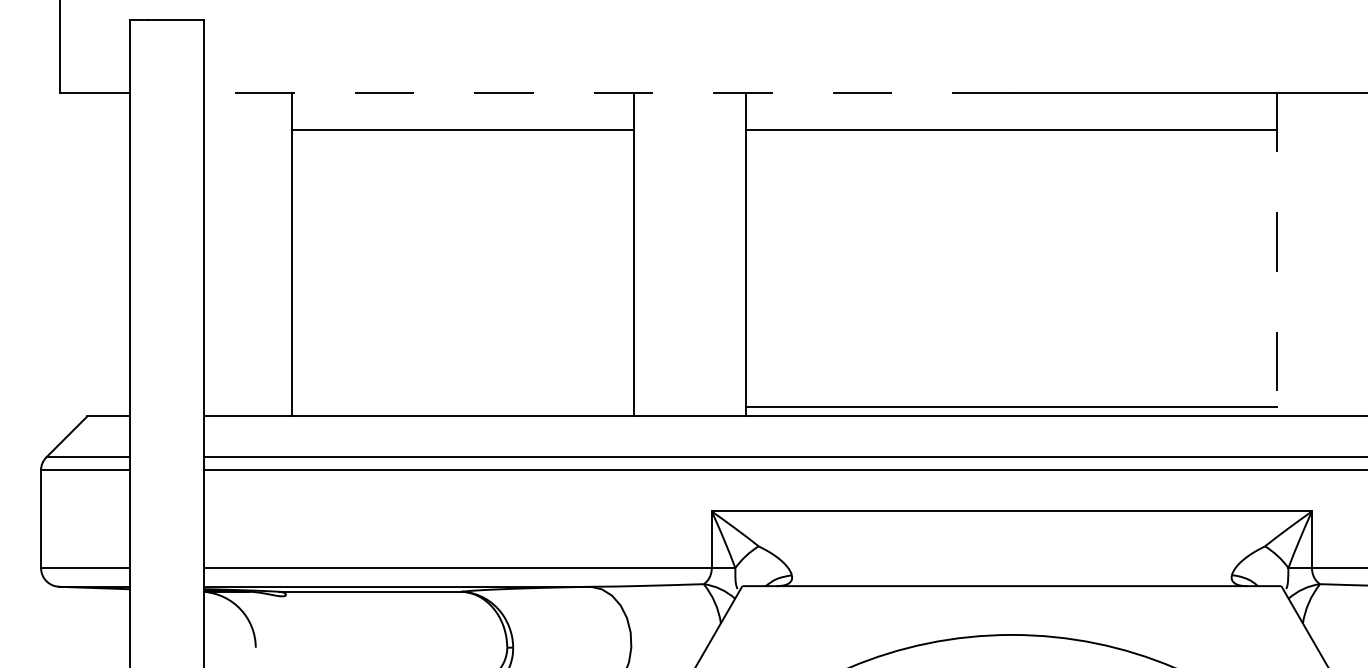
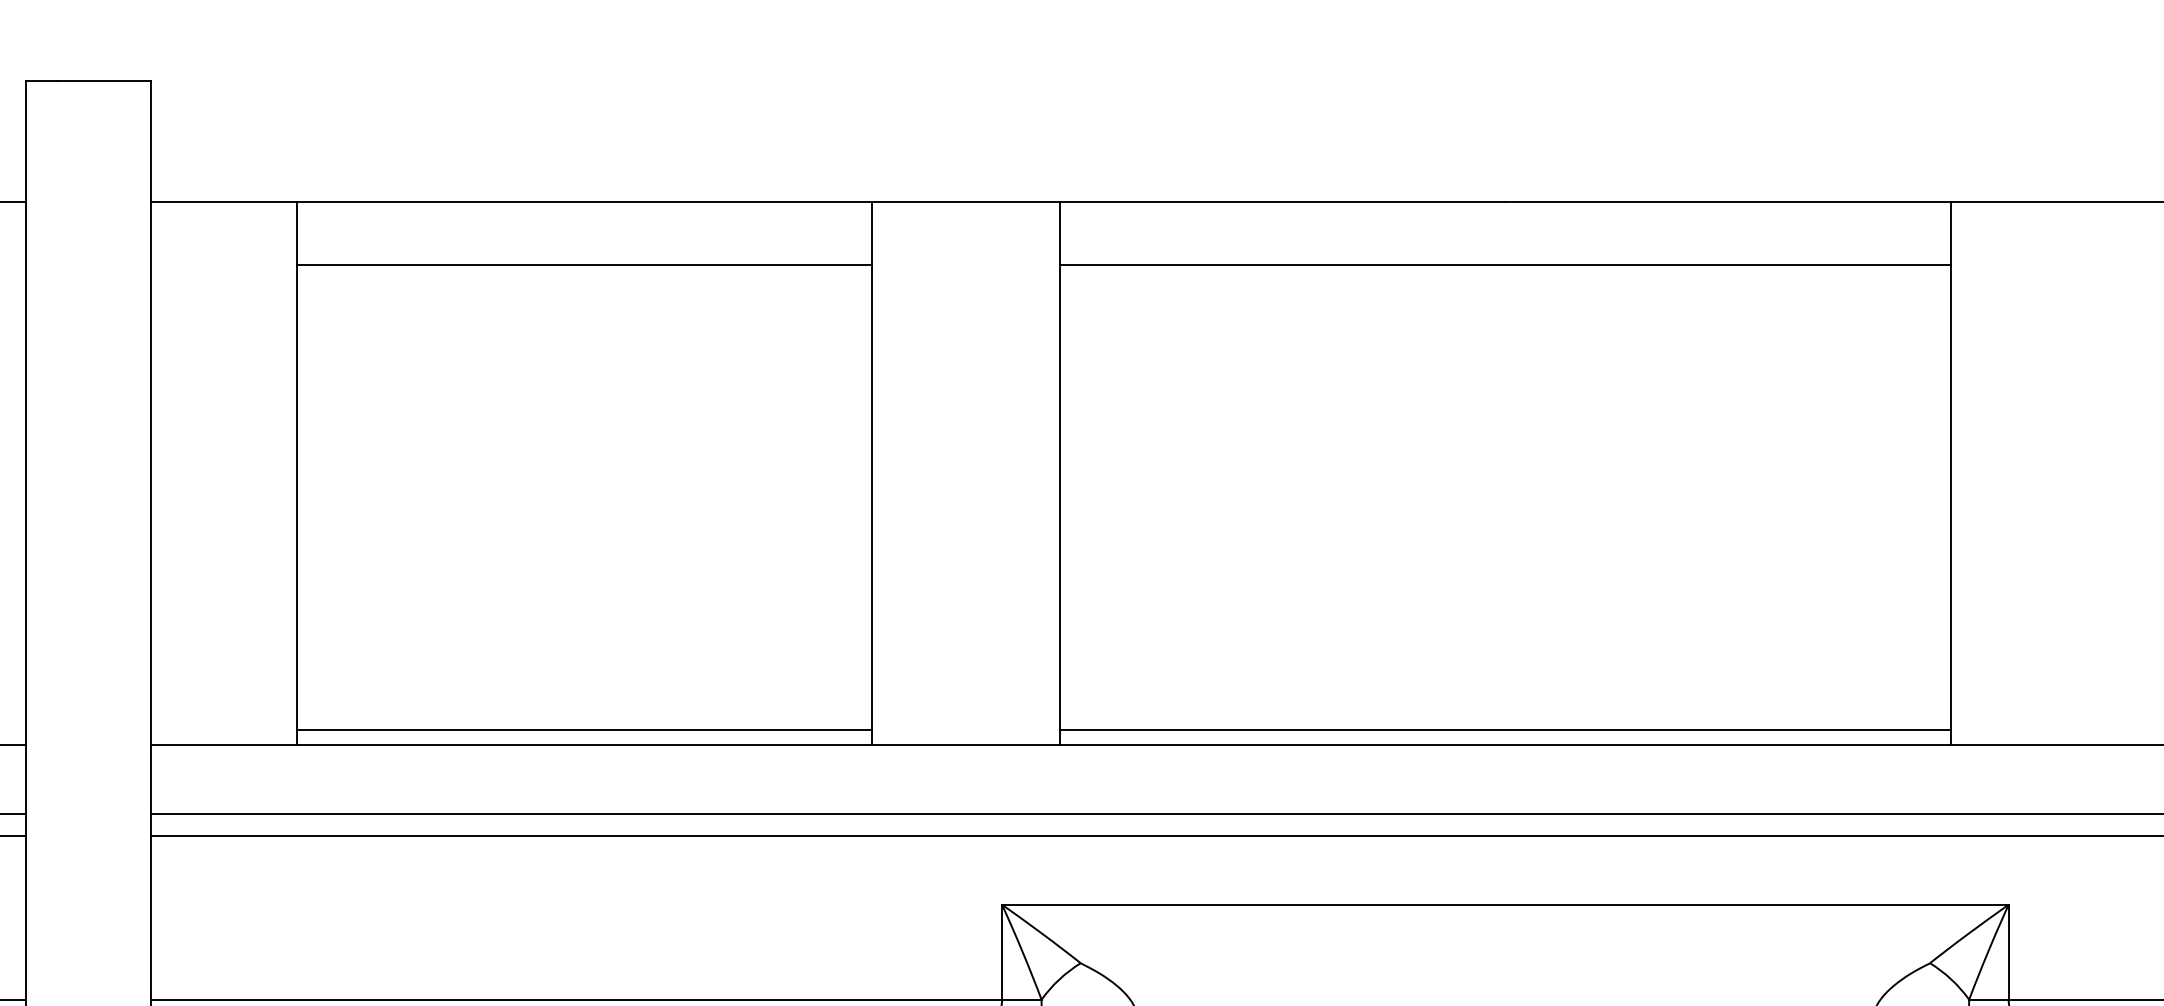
line: (608, 92) -> (828, 202), dashed -> solid
line: (1277, 254) -> (1950, 473), dashed -> solid
line: (462, 407) -> (583, 730), added

